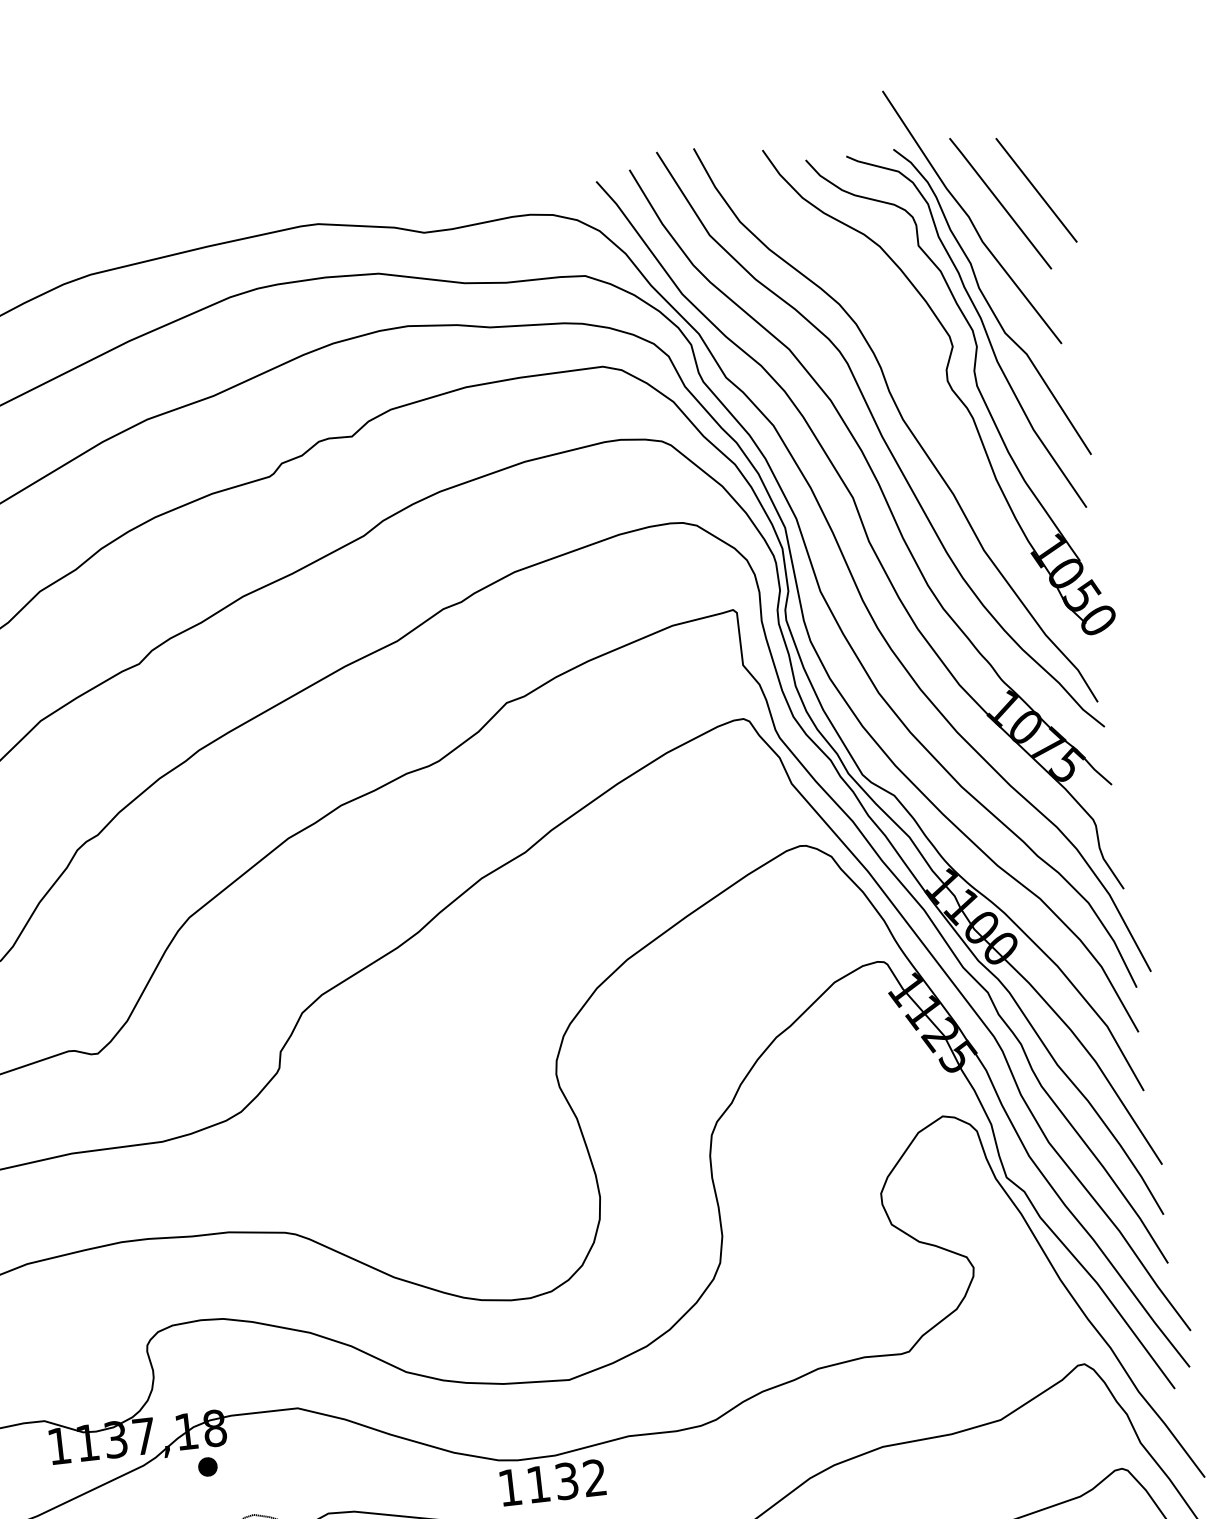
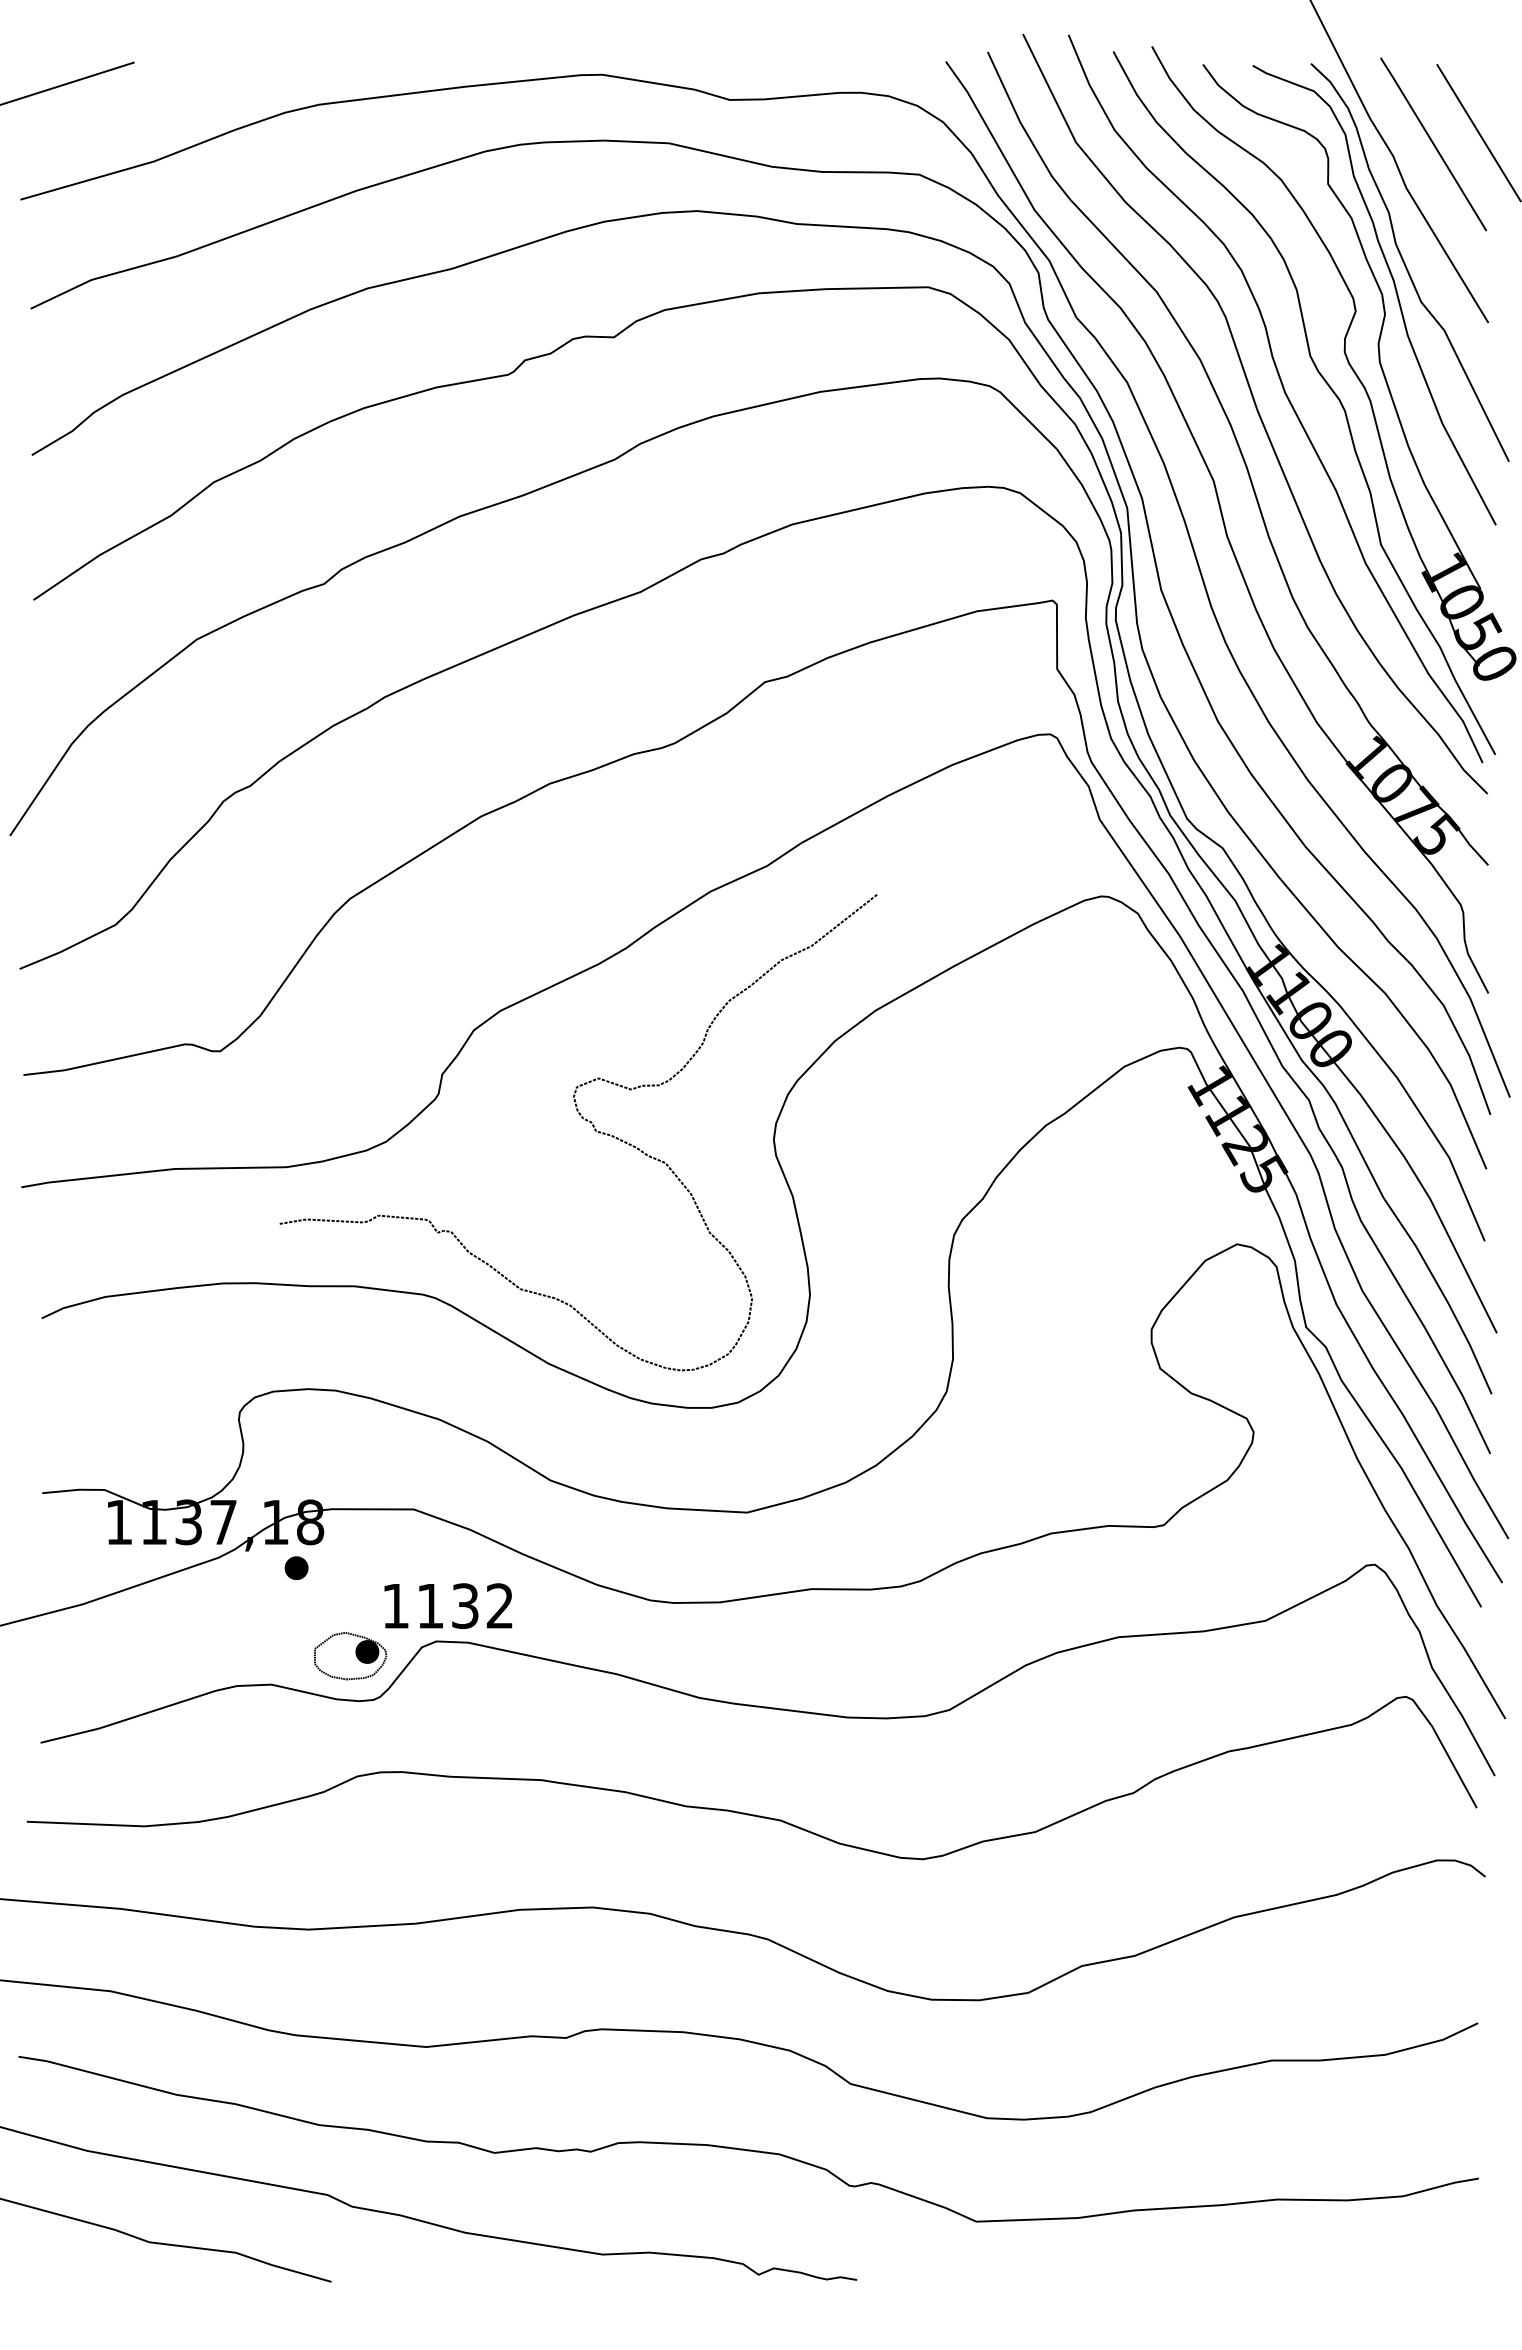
curve: (935, 408) -> (1326, 384), added
curve: (402, 1076) -> (586, 1121), added
text: (553, 1483) -> (448, 1606), moved

